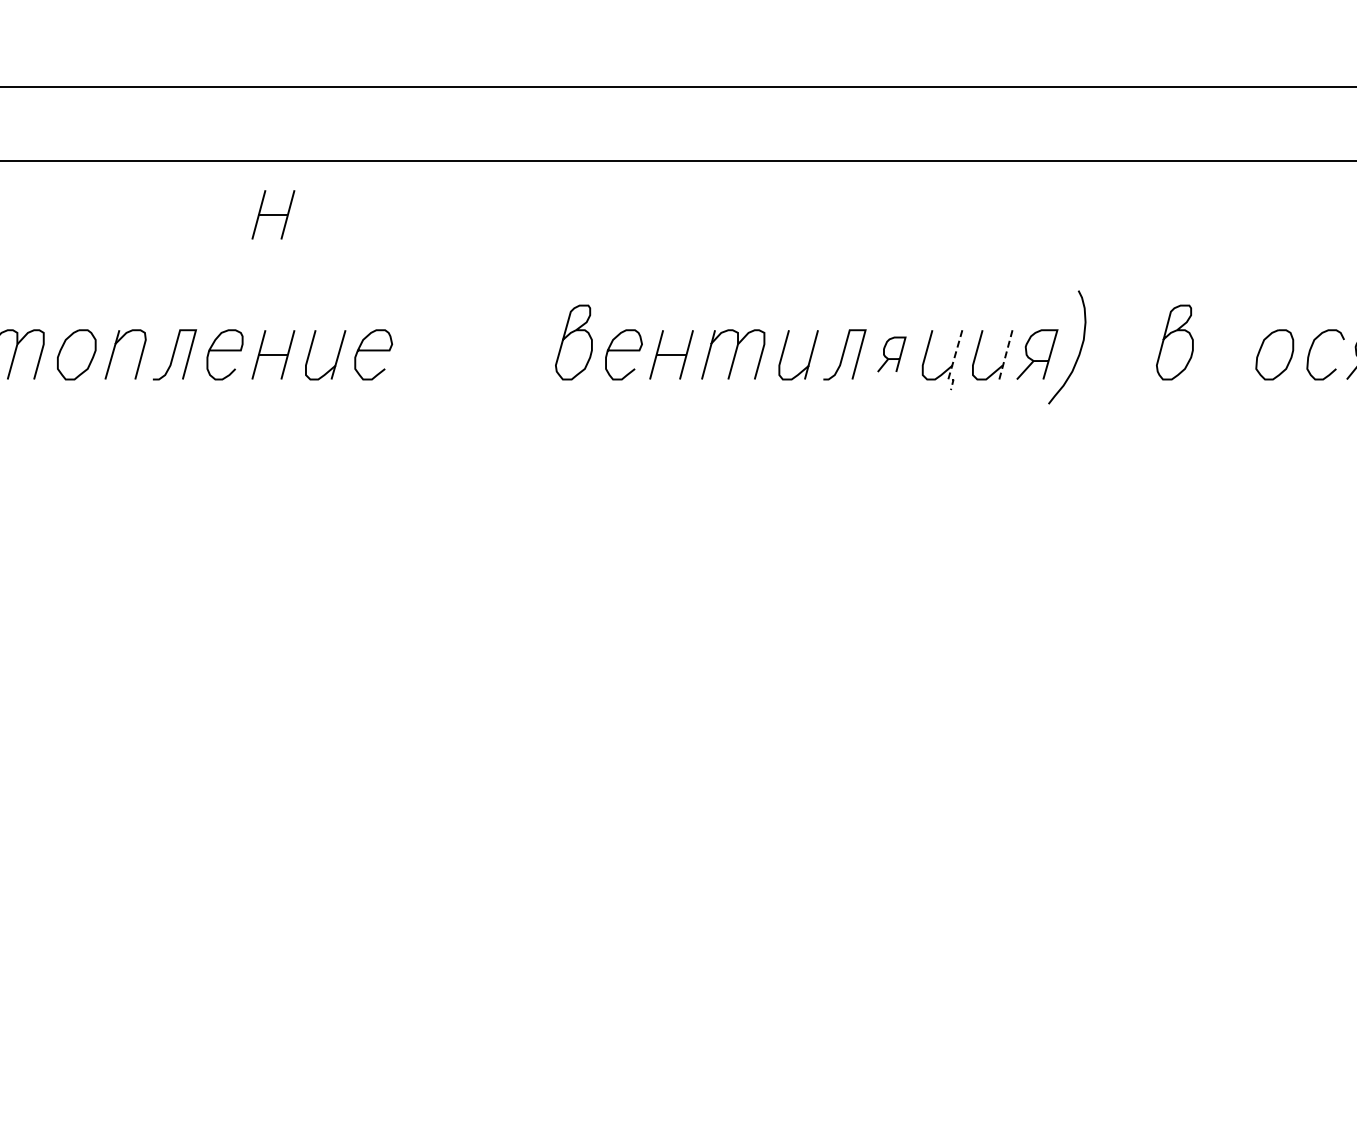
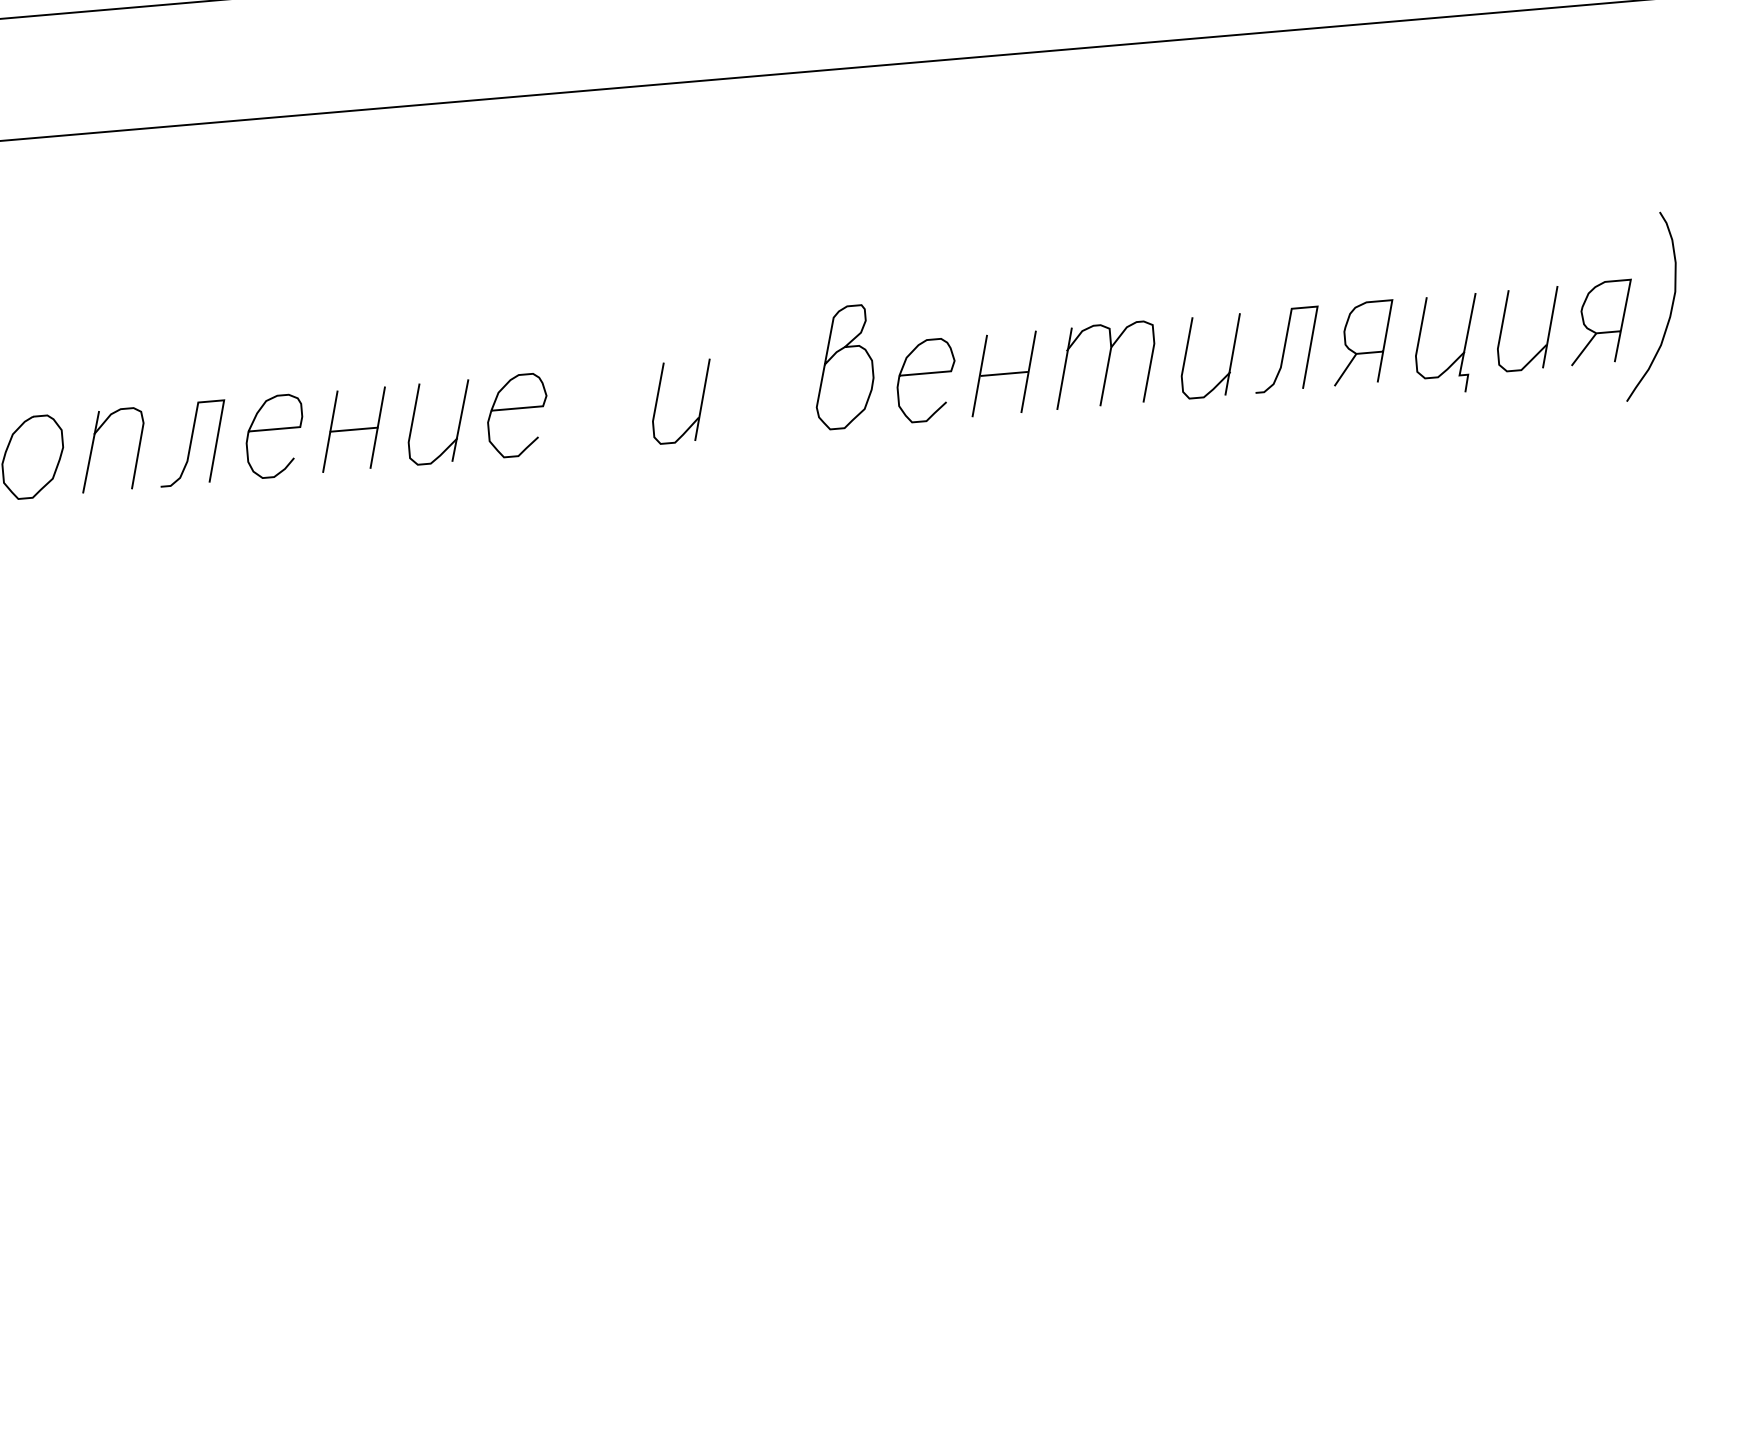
part: (273, 214) -> (334, 200), removed
part: (891, 354) -> (1363, 342), size x1.43
line: (1005, 354) -> (1549, 326), dashed -> solid
part: (484, 358) -> (699, 406), added
line: (952, 364) -> (1464, 350), dashed -> solid

